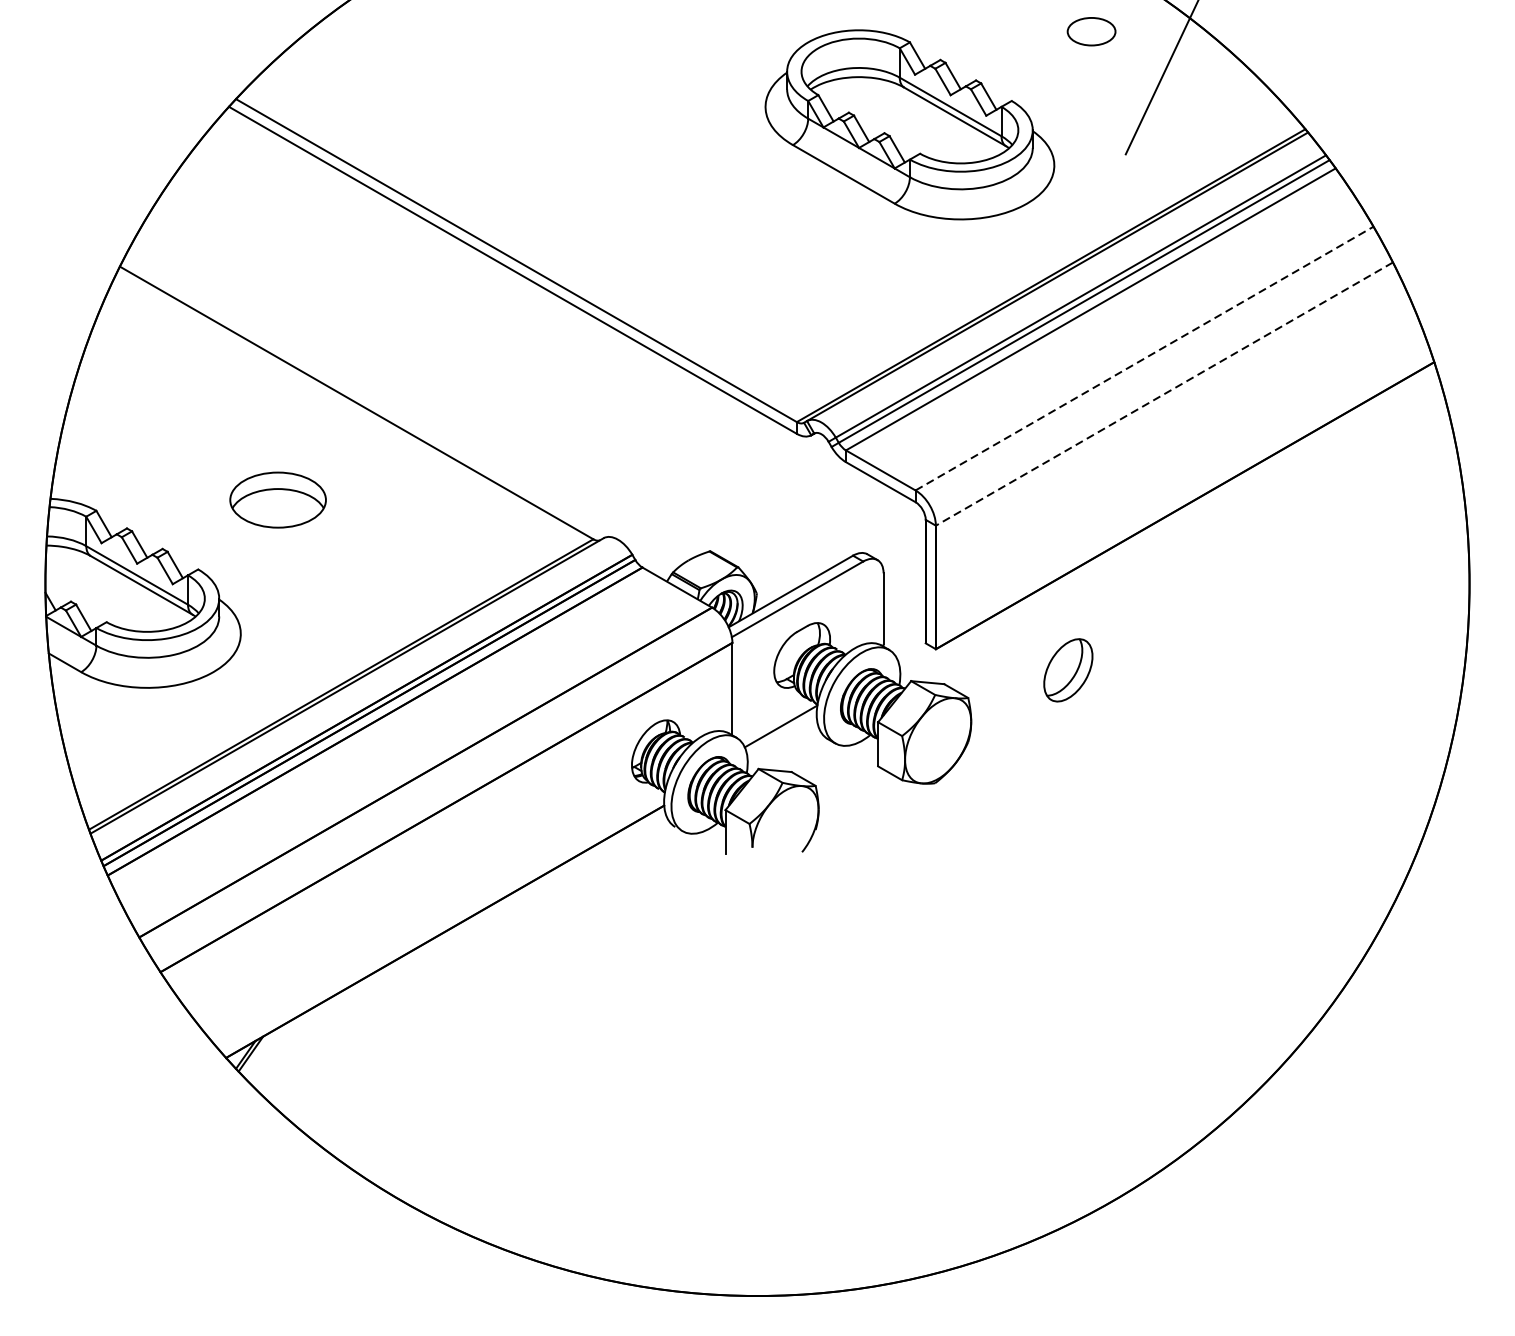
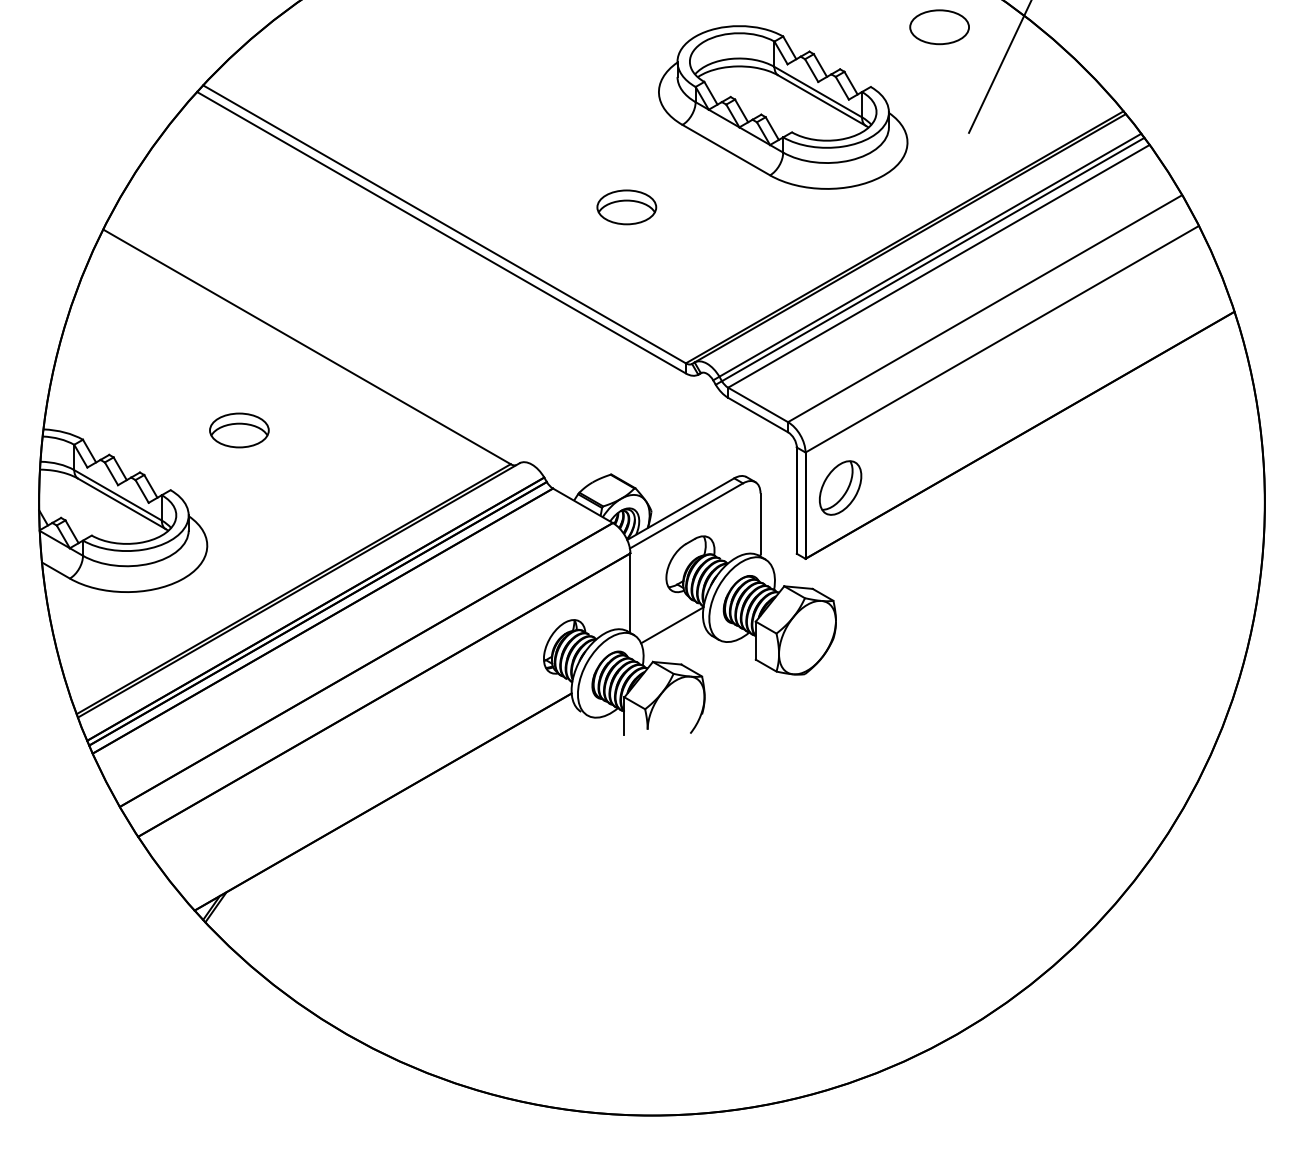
part: (1091, 31) -> (939, 27), size x1.43
part: (727, 241) -> (626, 207), added
line: (1144, 358) -> (985, 308), dashed -> solid
line: (1164, 394) -> (1002, 339), dashed -> solid
part: (278, 500) -> (239, 430), size x0.71
part: (1068, 669) -> (840, 487), moved

